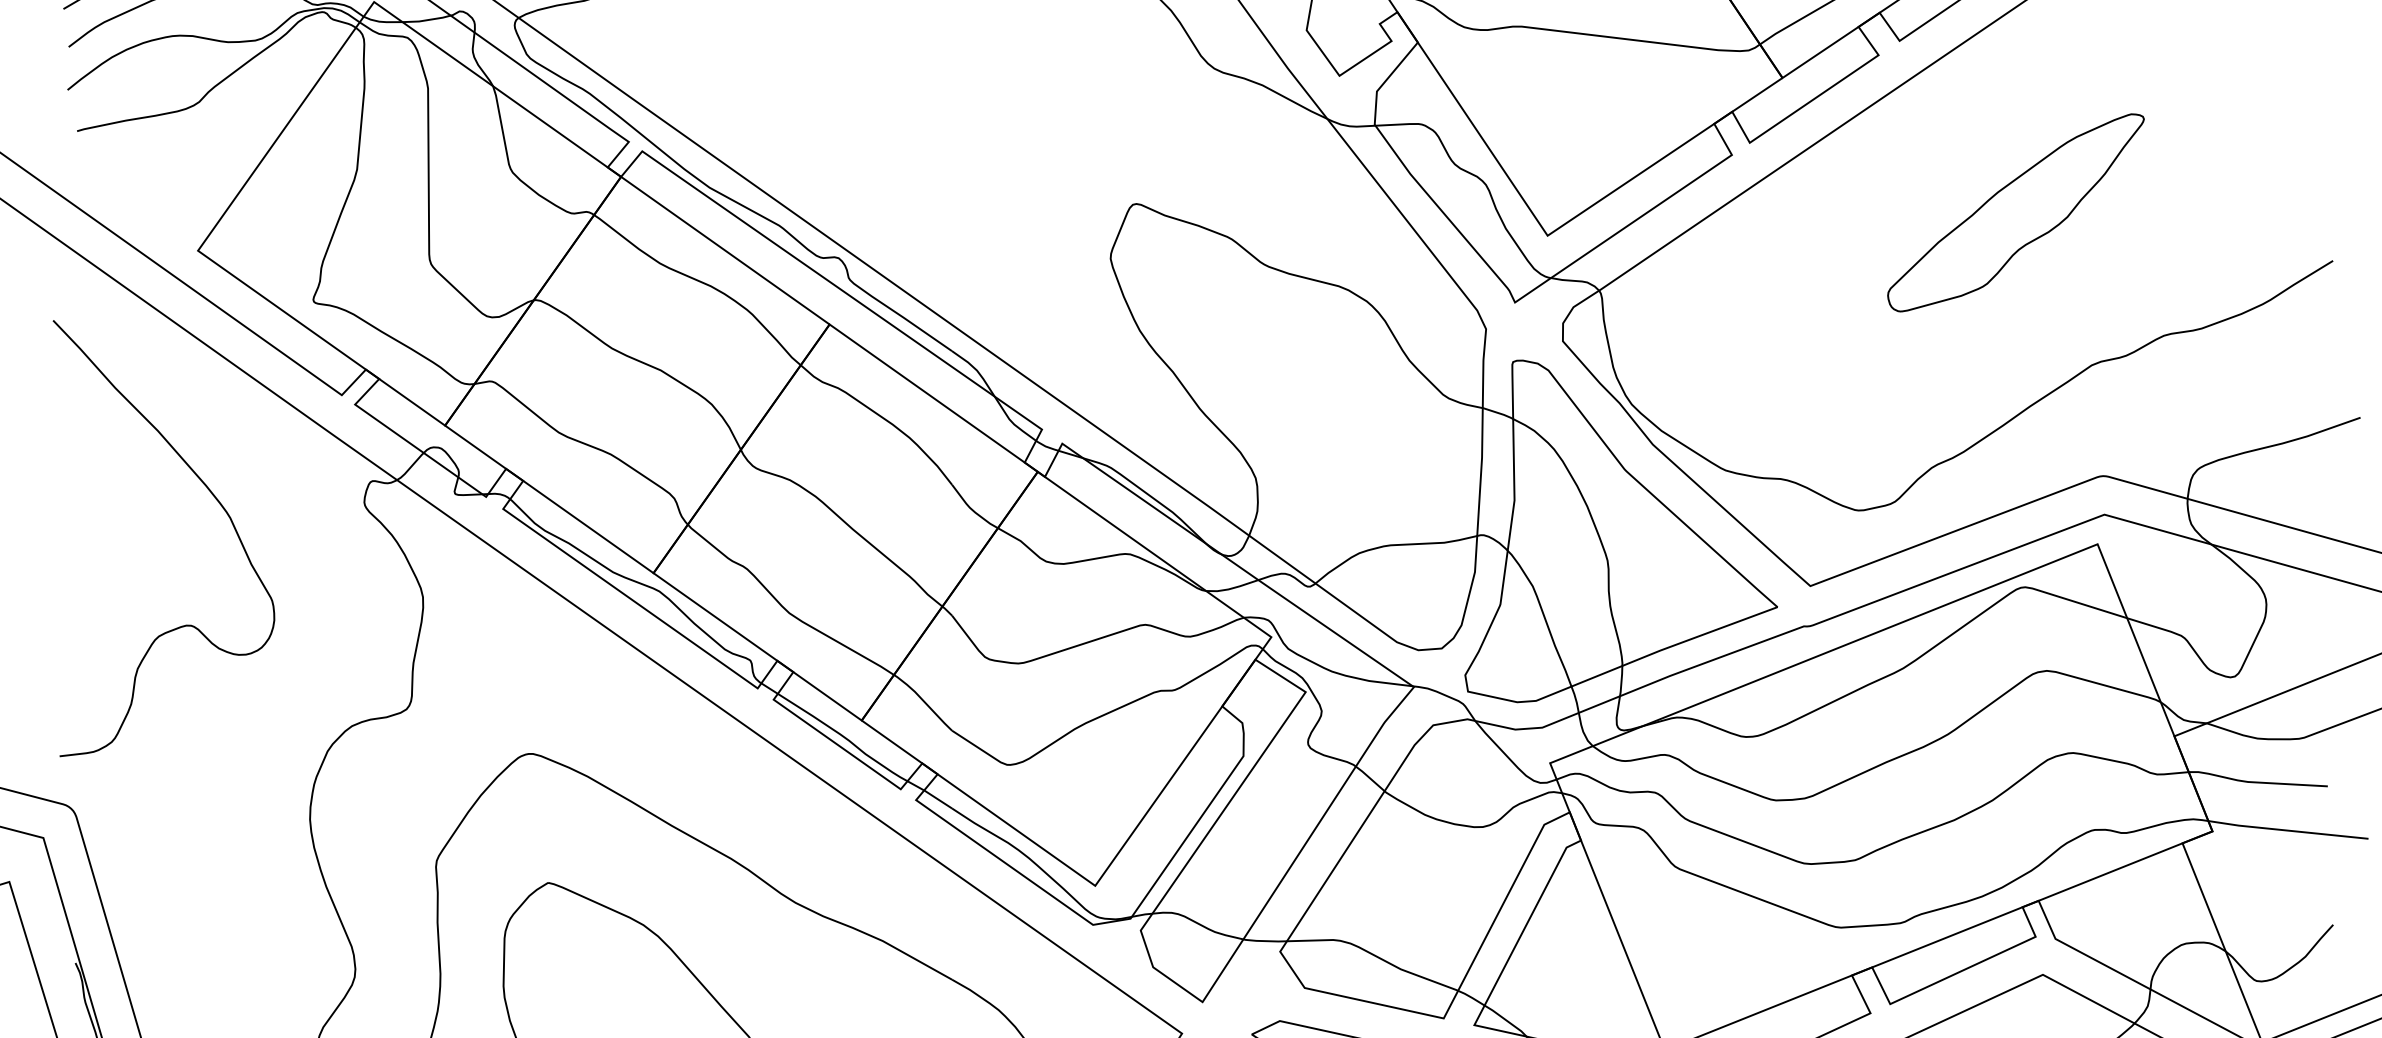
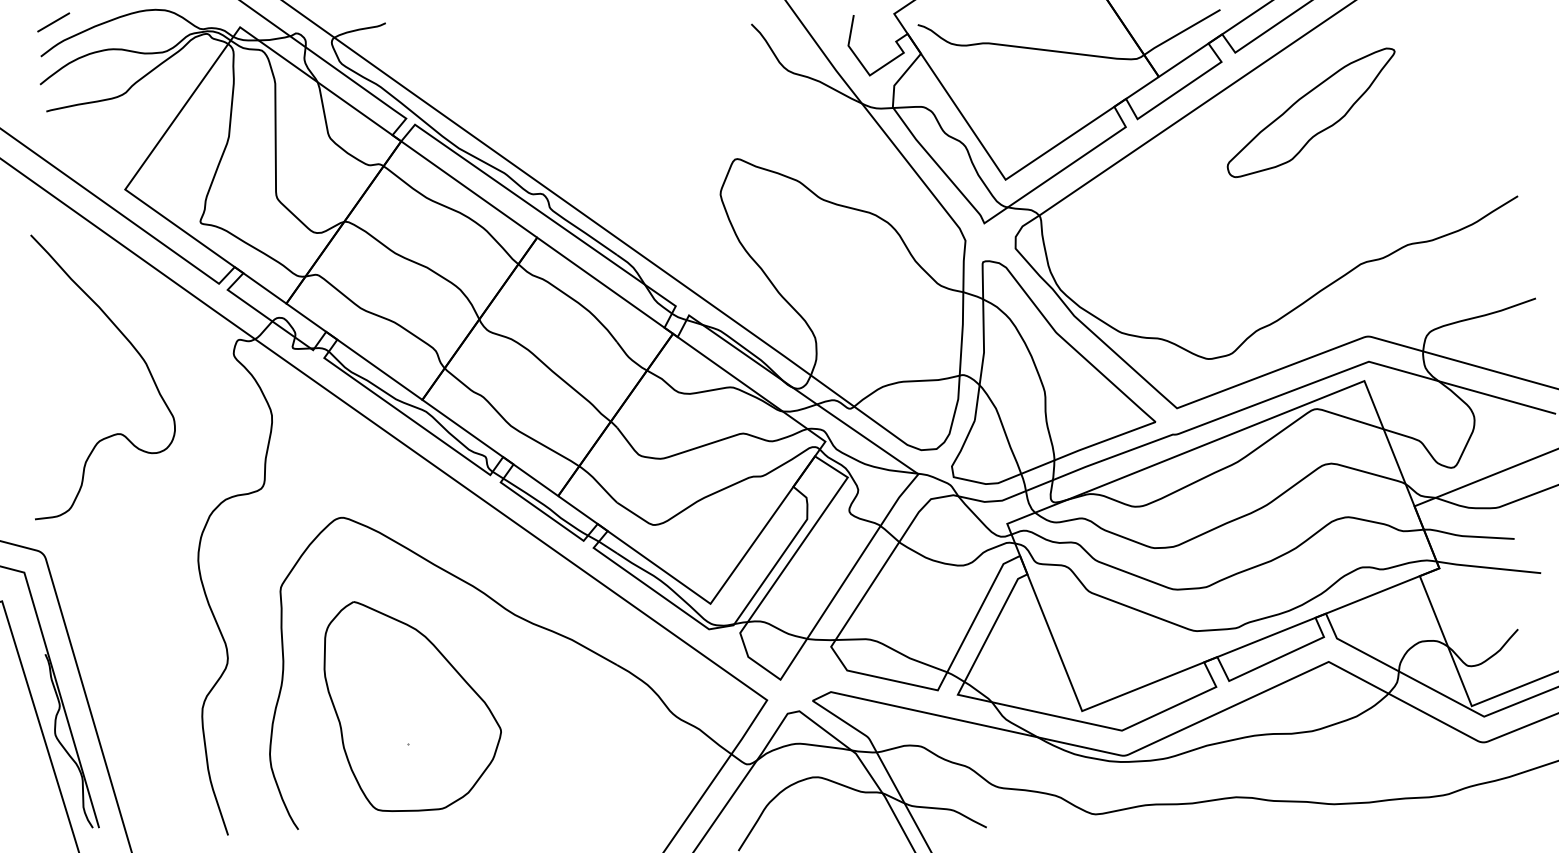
part: (2014, 212) -> (1310, 112), moved

